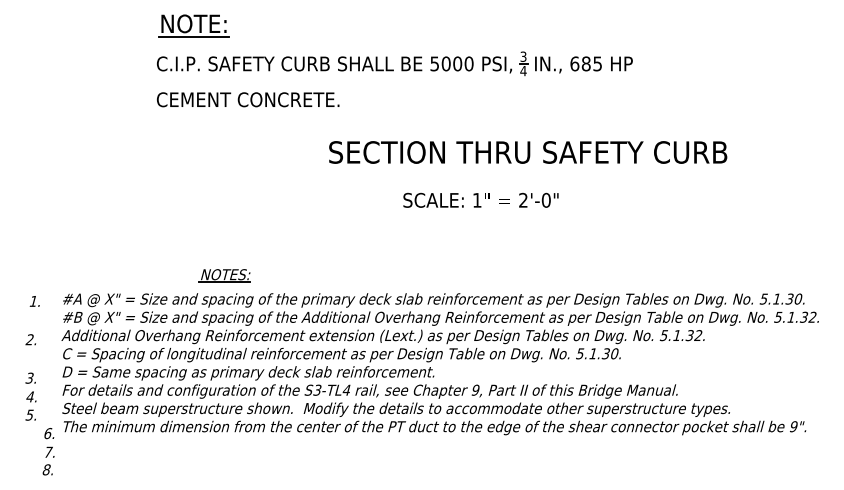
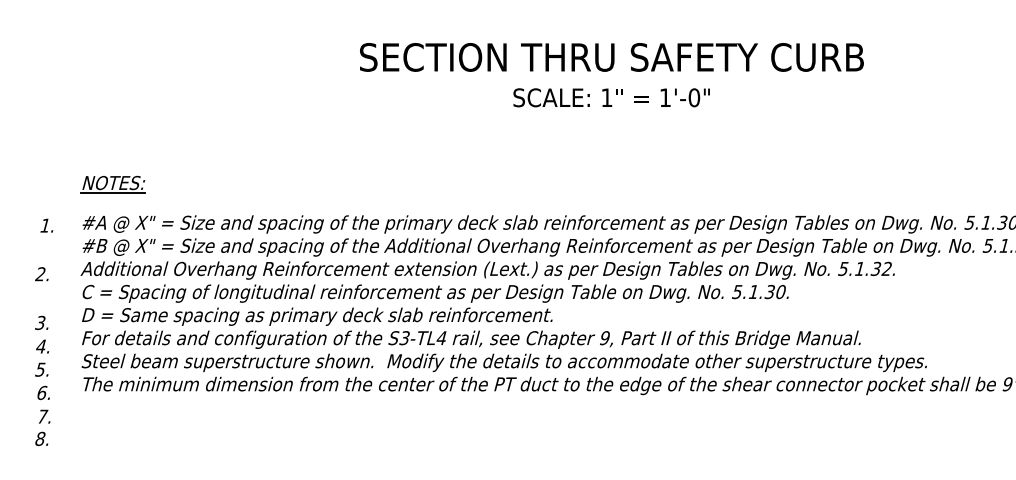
text: (528, 152) -> (612, 57), moved
text: (523, 199) -> (665, 96), 2'-0" -> 1'-0"
part: (224, 275) -> (112, 184), moved
text: (48, 451) -> (42, 415), moved

